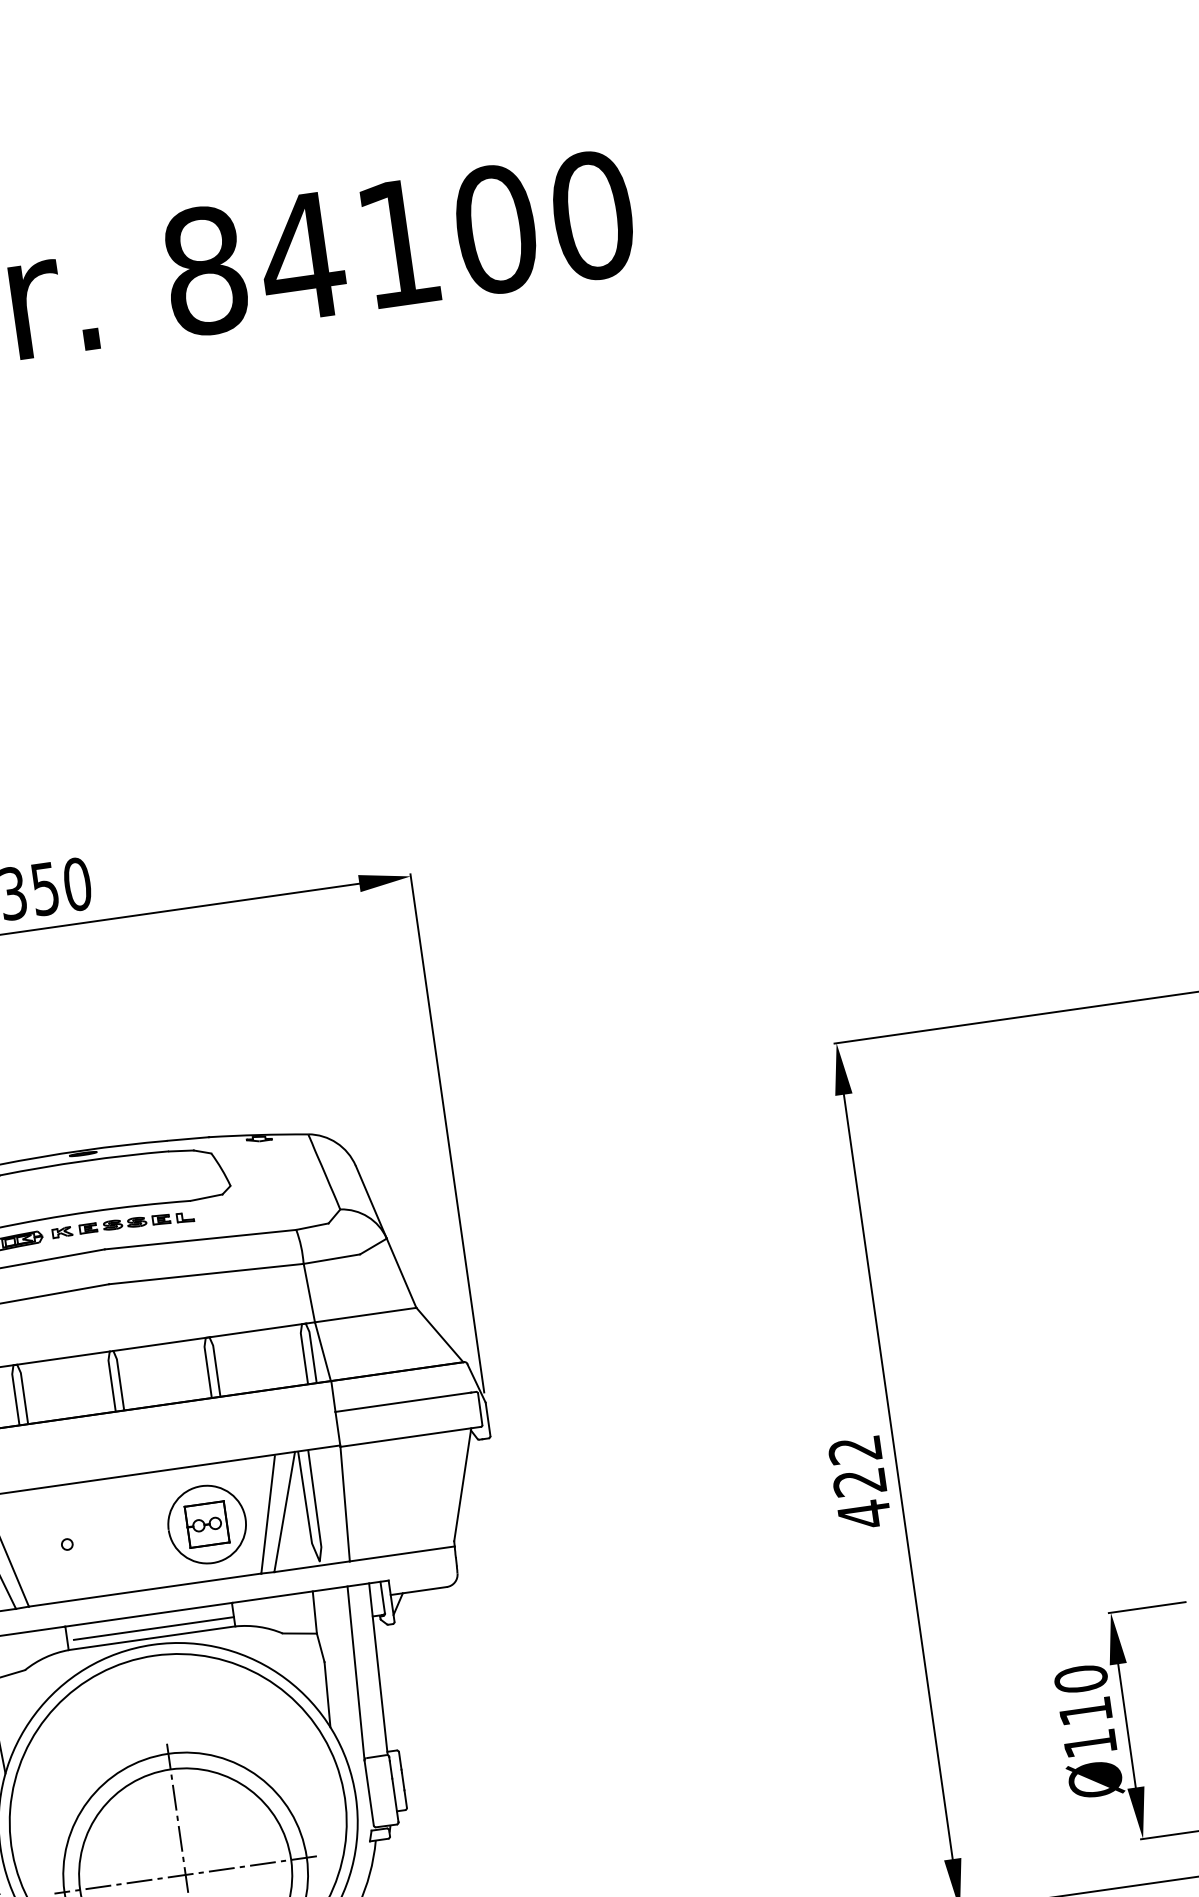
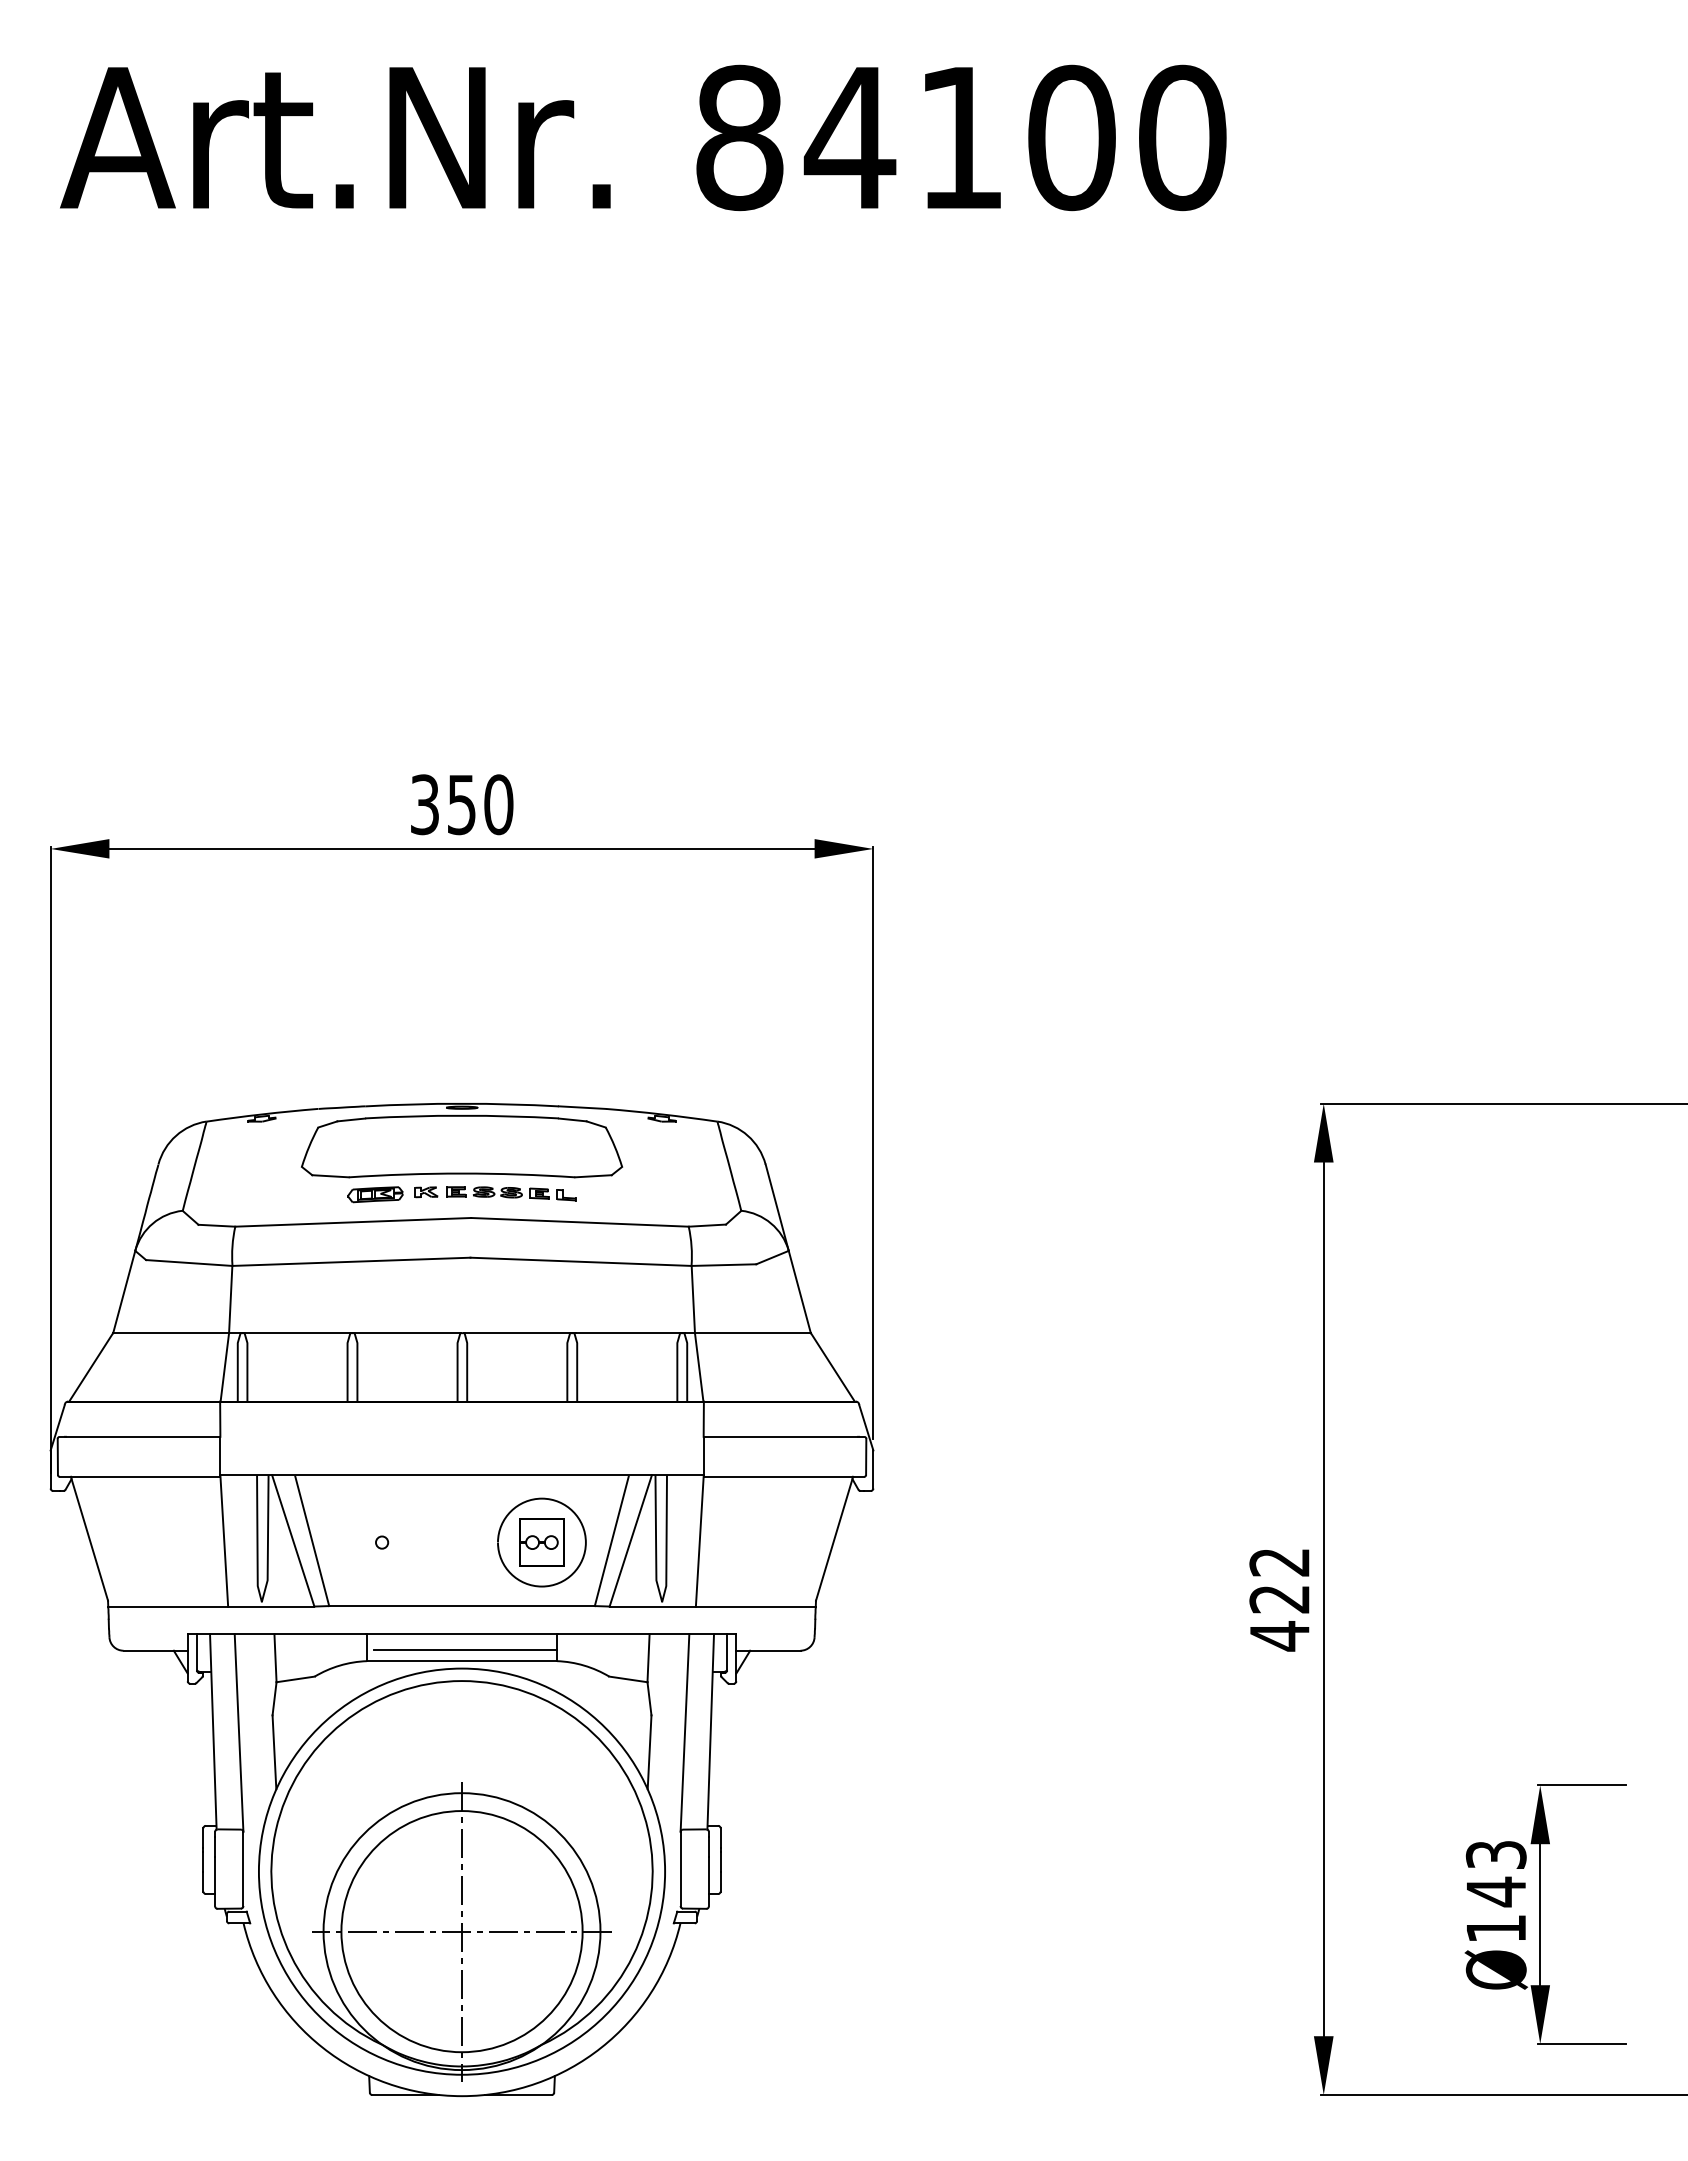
text: (1083, 1695) -> (1496, 1873), Ø110 -> Ø143

